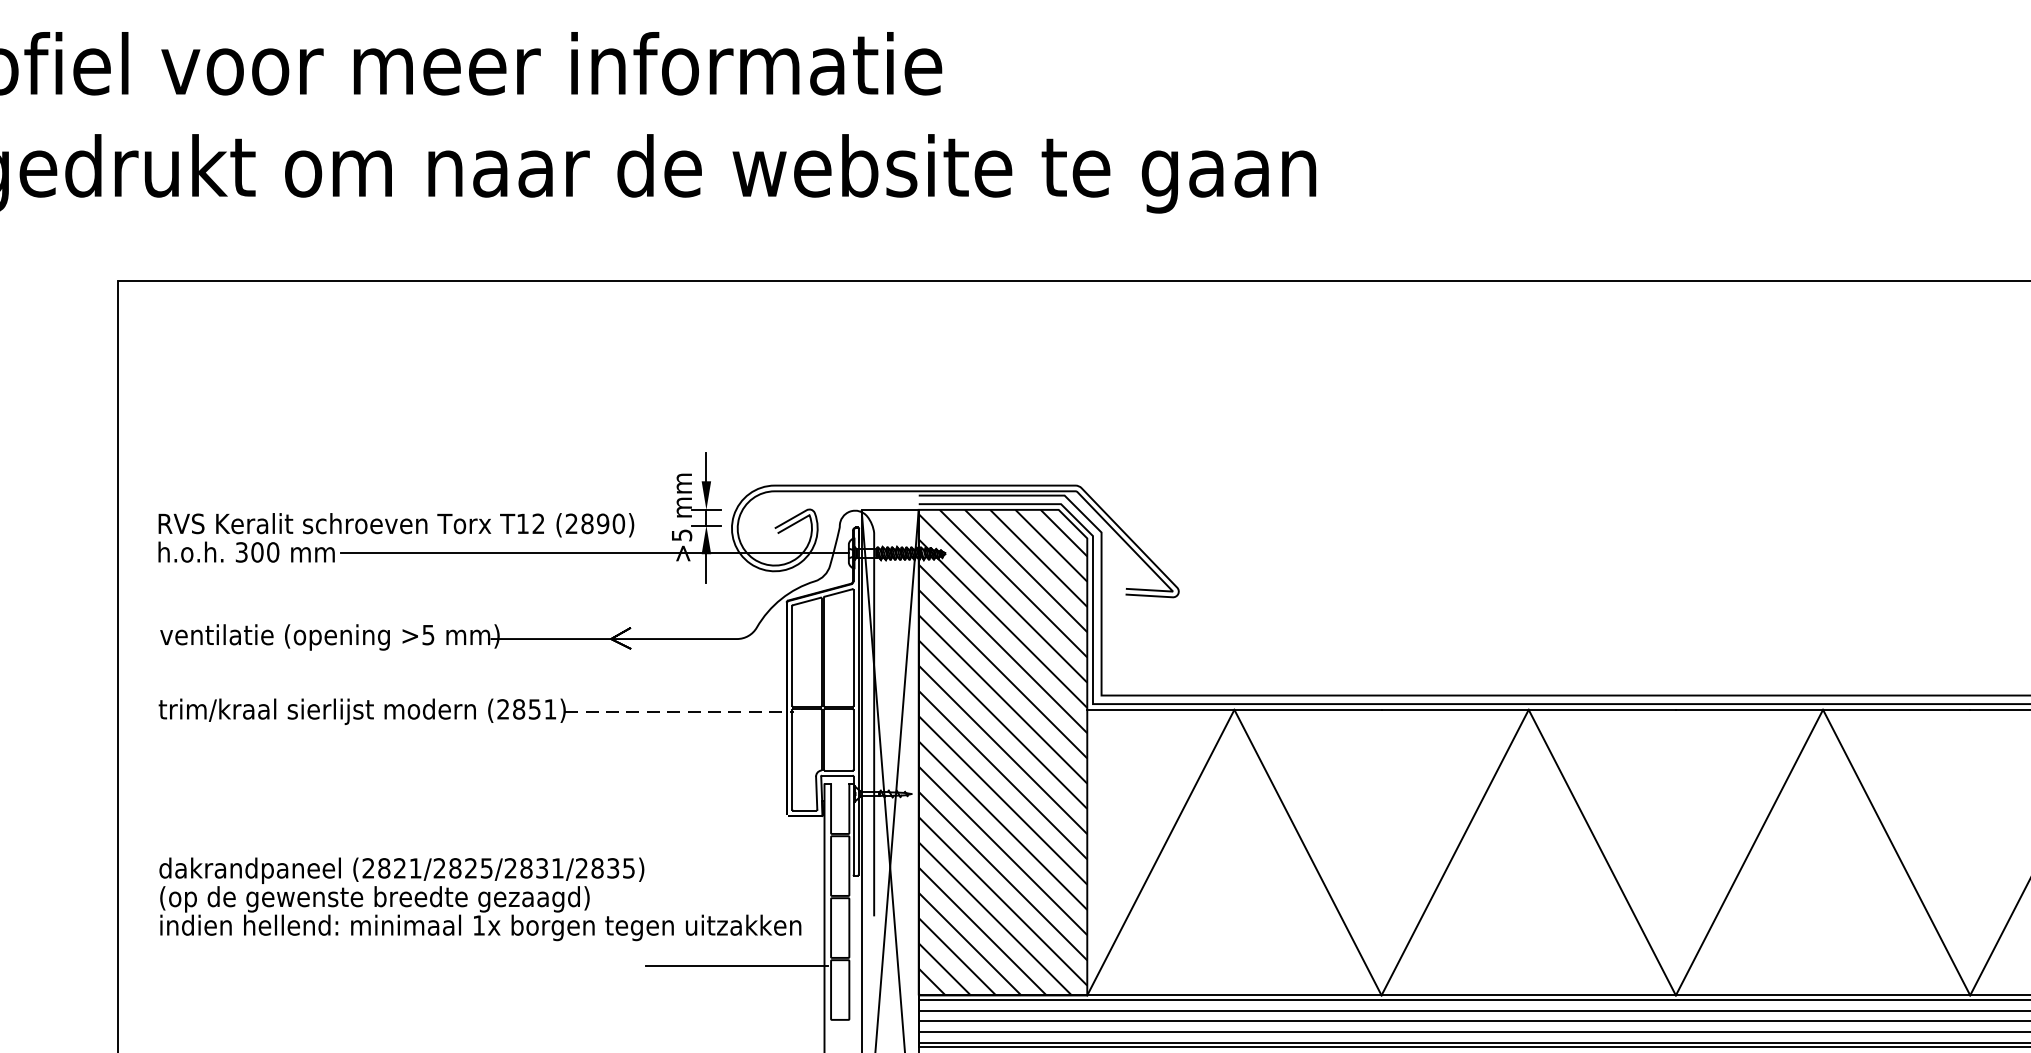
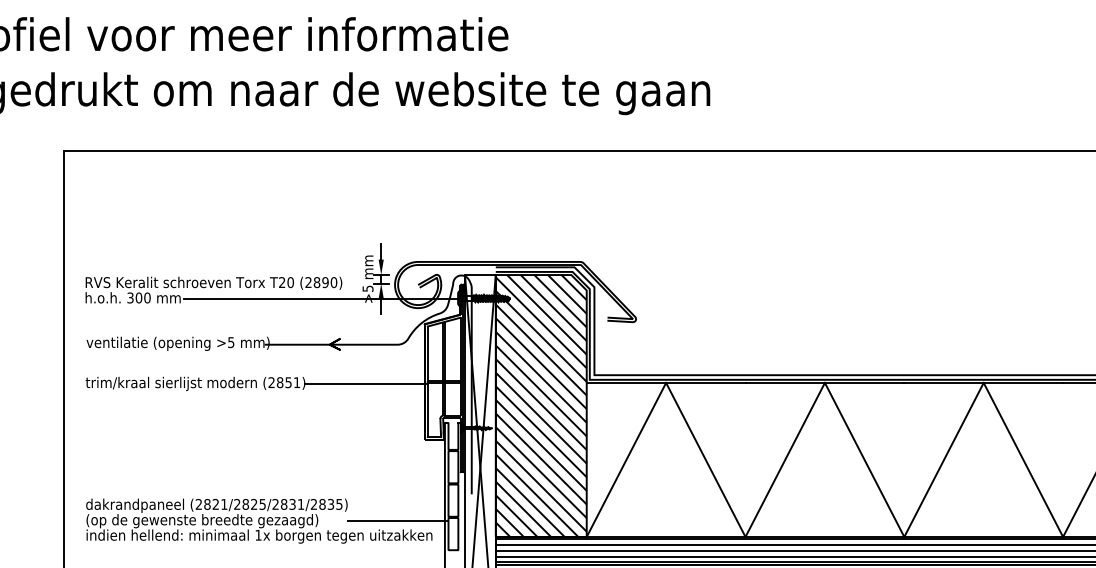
text: (530, 523) -> (286, 282), T12 -> T20
line: (679, 710) -> (366, 383), dashed -> solid
text: (480, 898) -> (259, 520), moved

